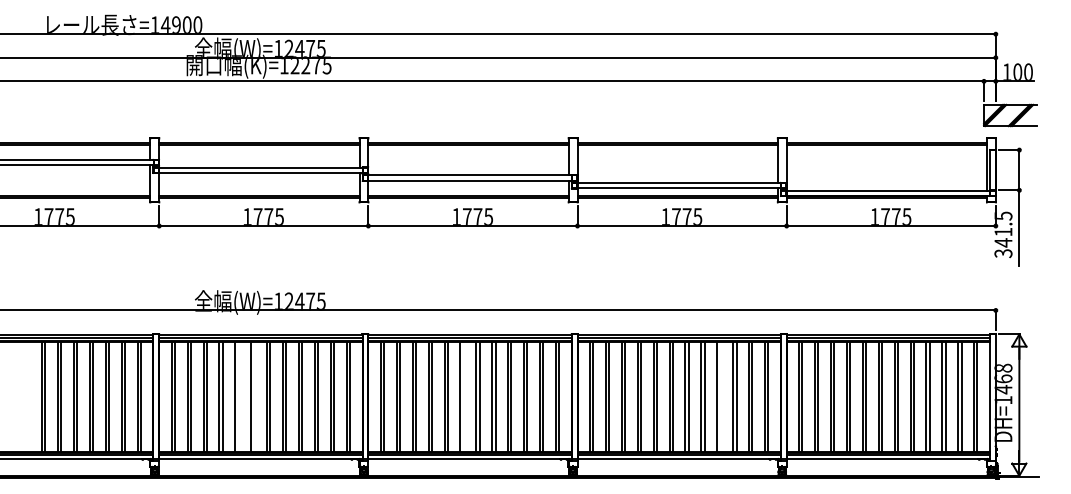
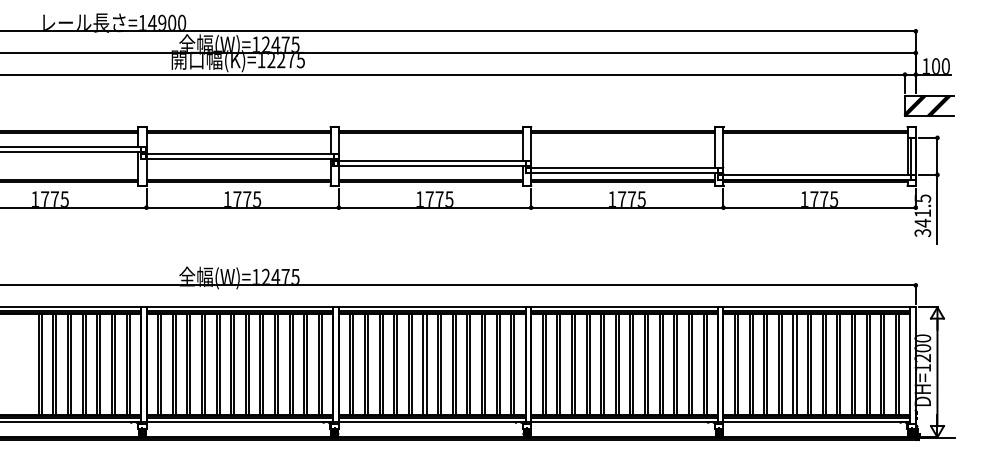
text: (1003, 378) -> (922, 347), DH=1468 -> DH=1200
line: (238, 396) -> (219, 364), added
line: (254, 396) -> (234, 364), added
line: (463, 396) -> (426, 364), added
line: (720, 396) -> (662, 364), added

